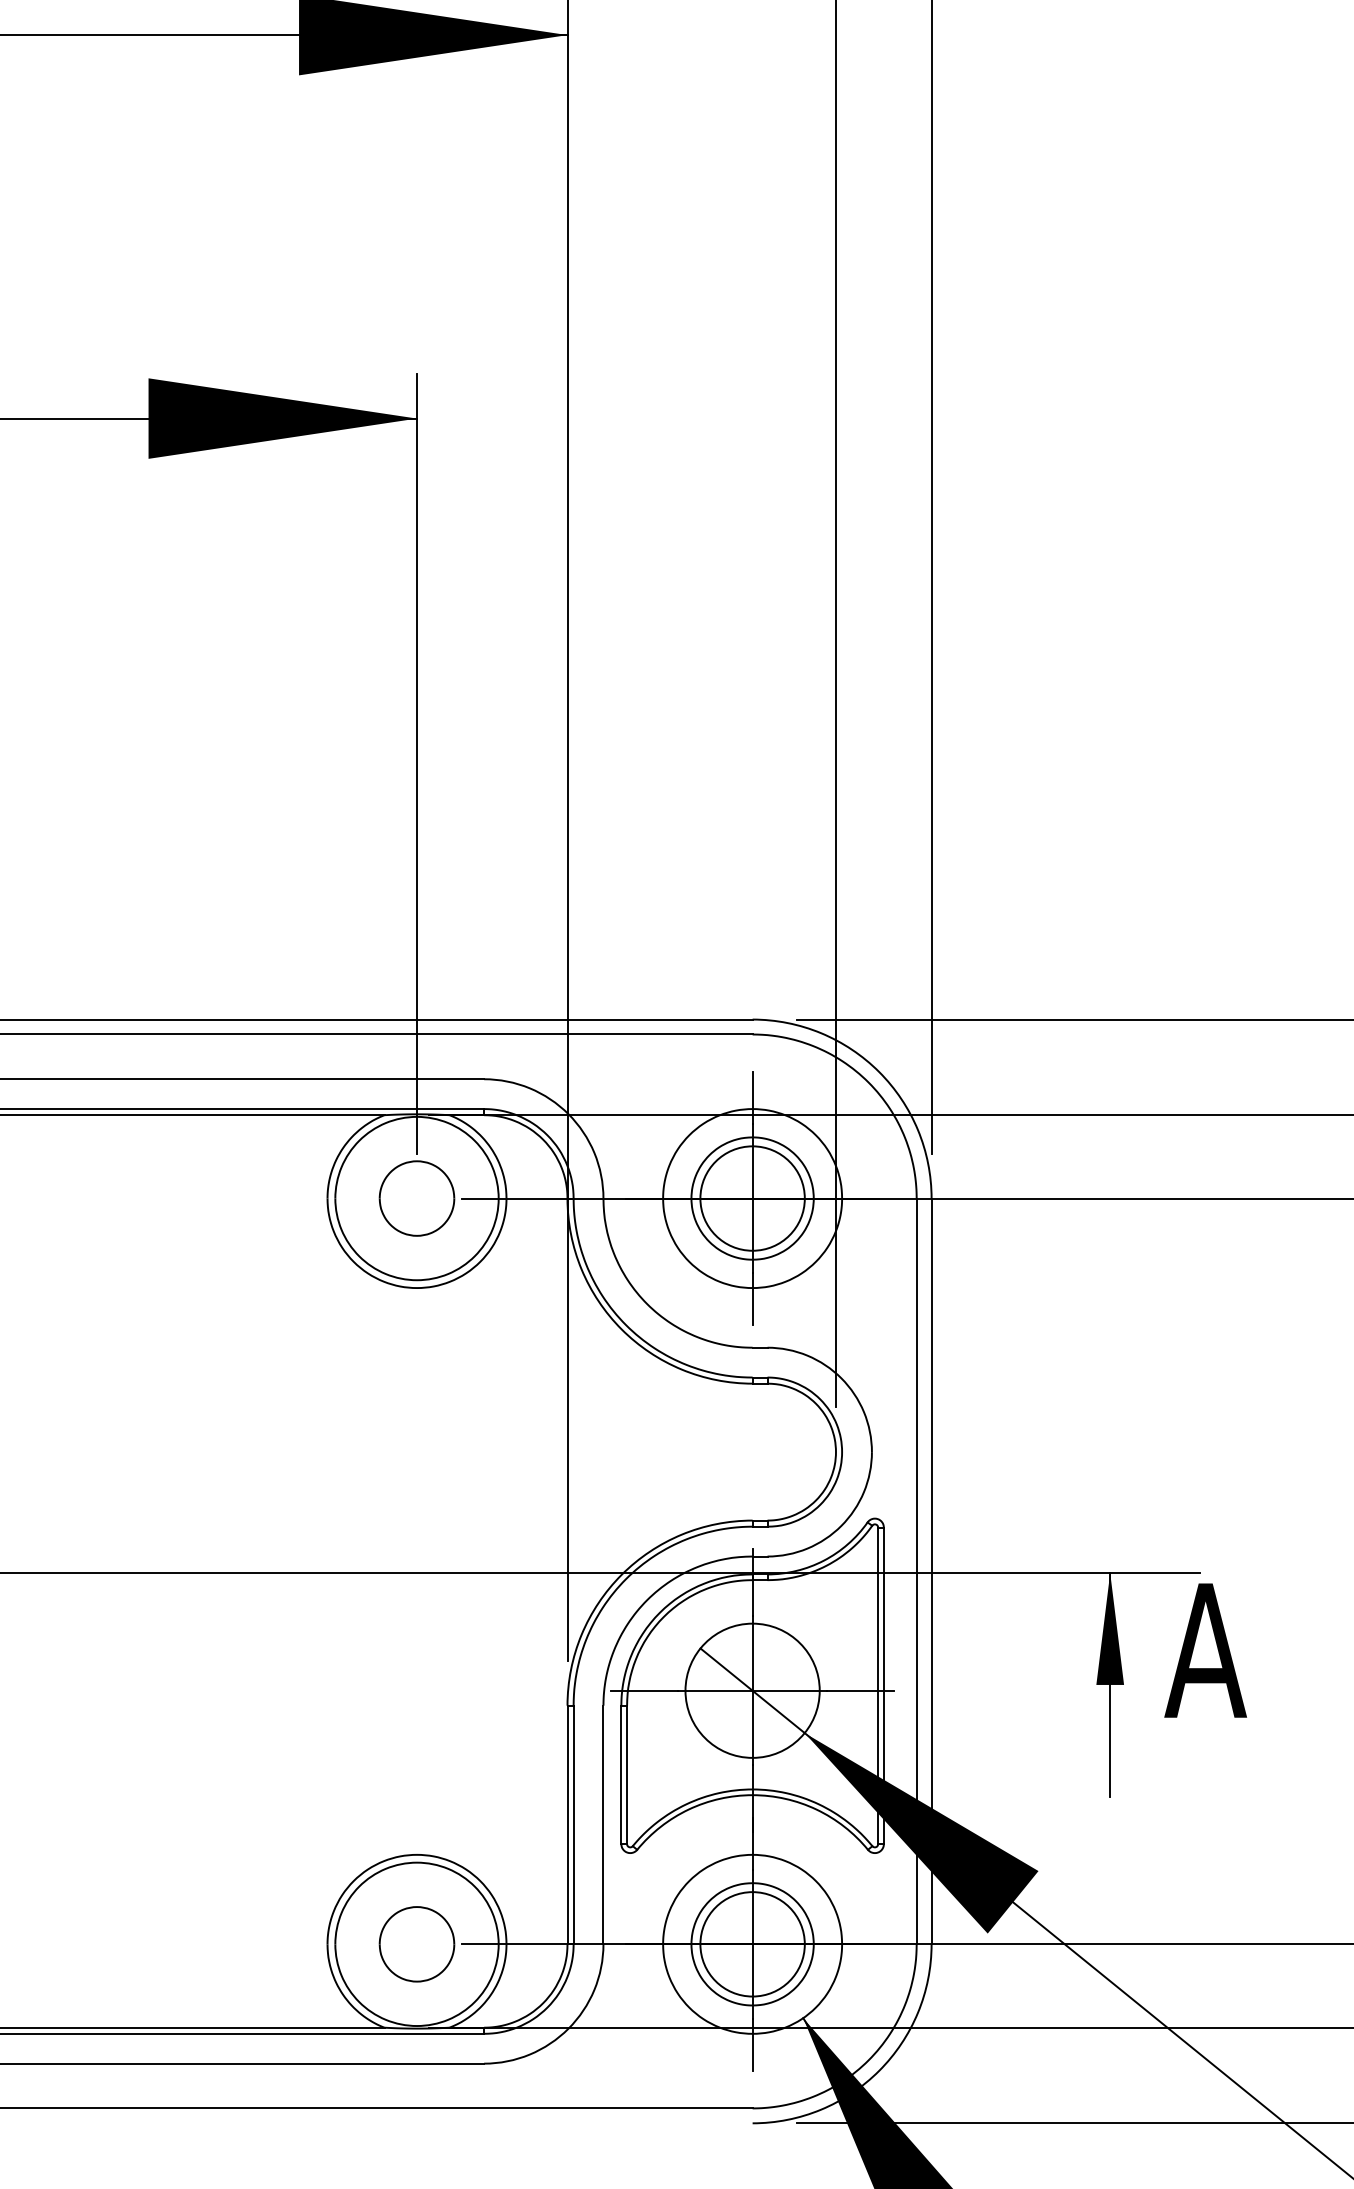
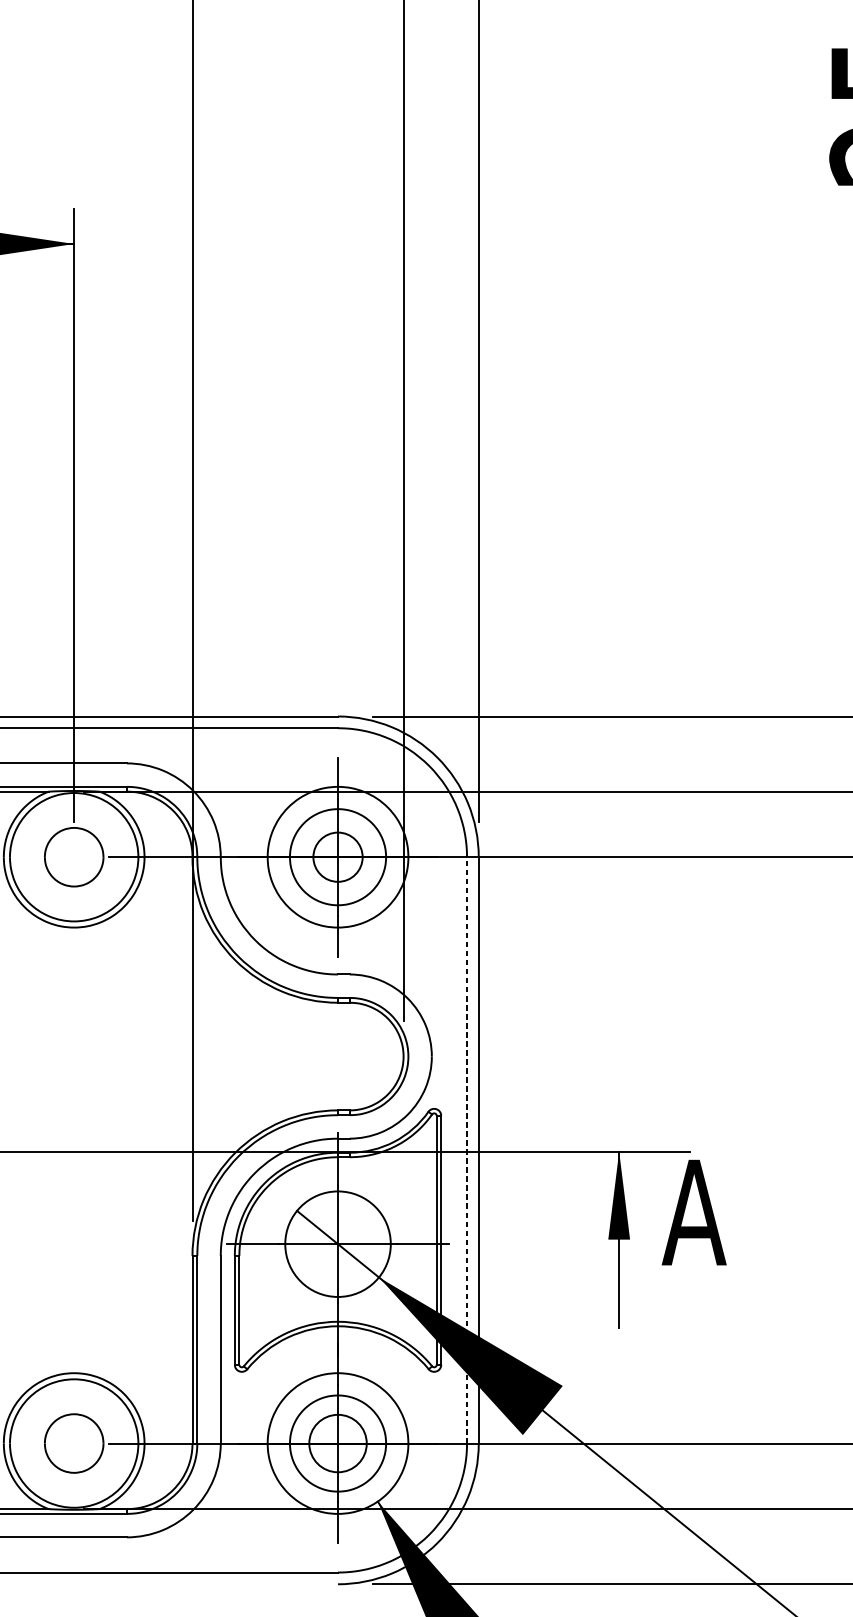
circle: (752, 1198) -> (337, 857), size x0.6
line: (916, 1571) -> (466, 1150), solid -> dashed
circle: (752, 1944) -> (337, 1443), size x0.7

